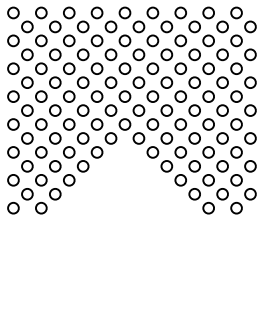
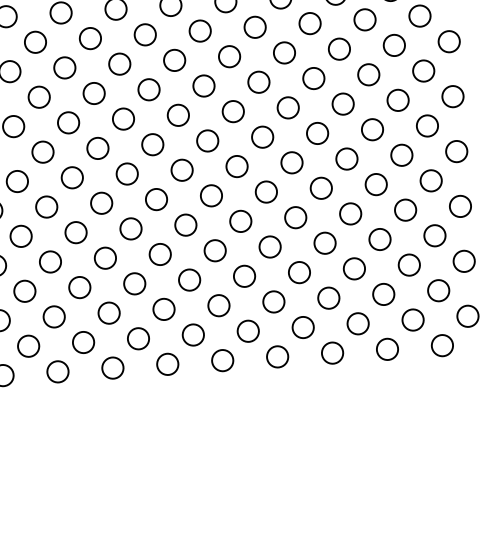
part: (124, 180) -> (218, 306), added

